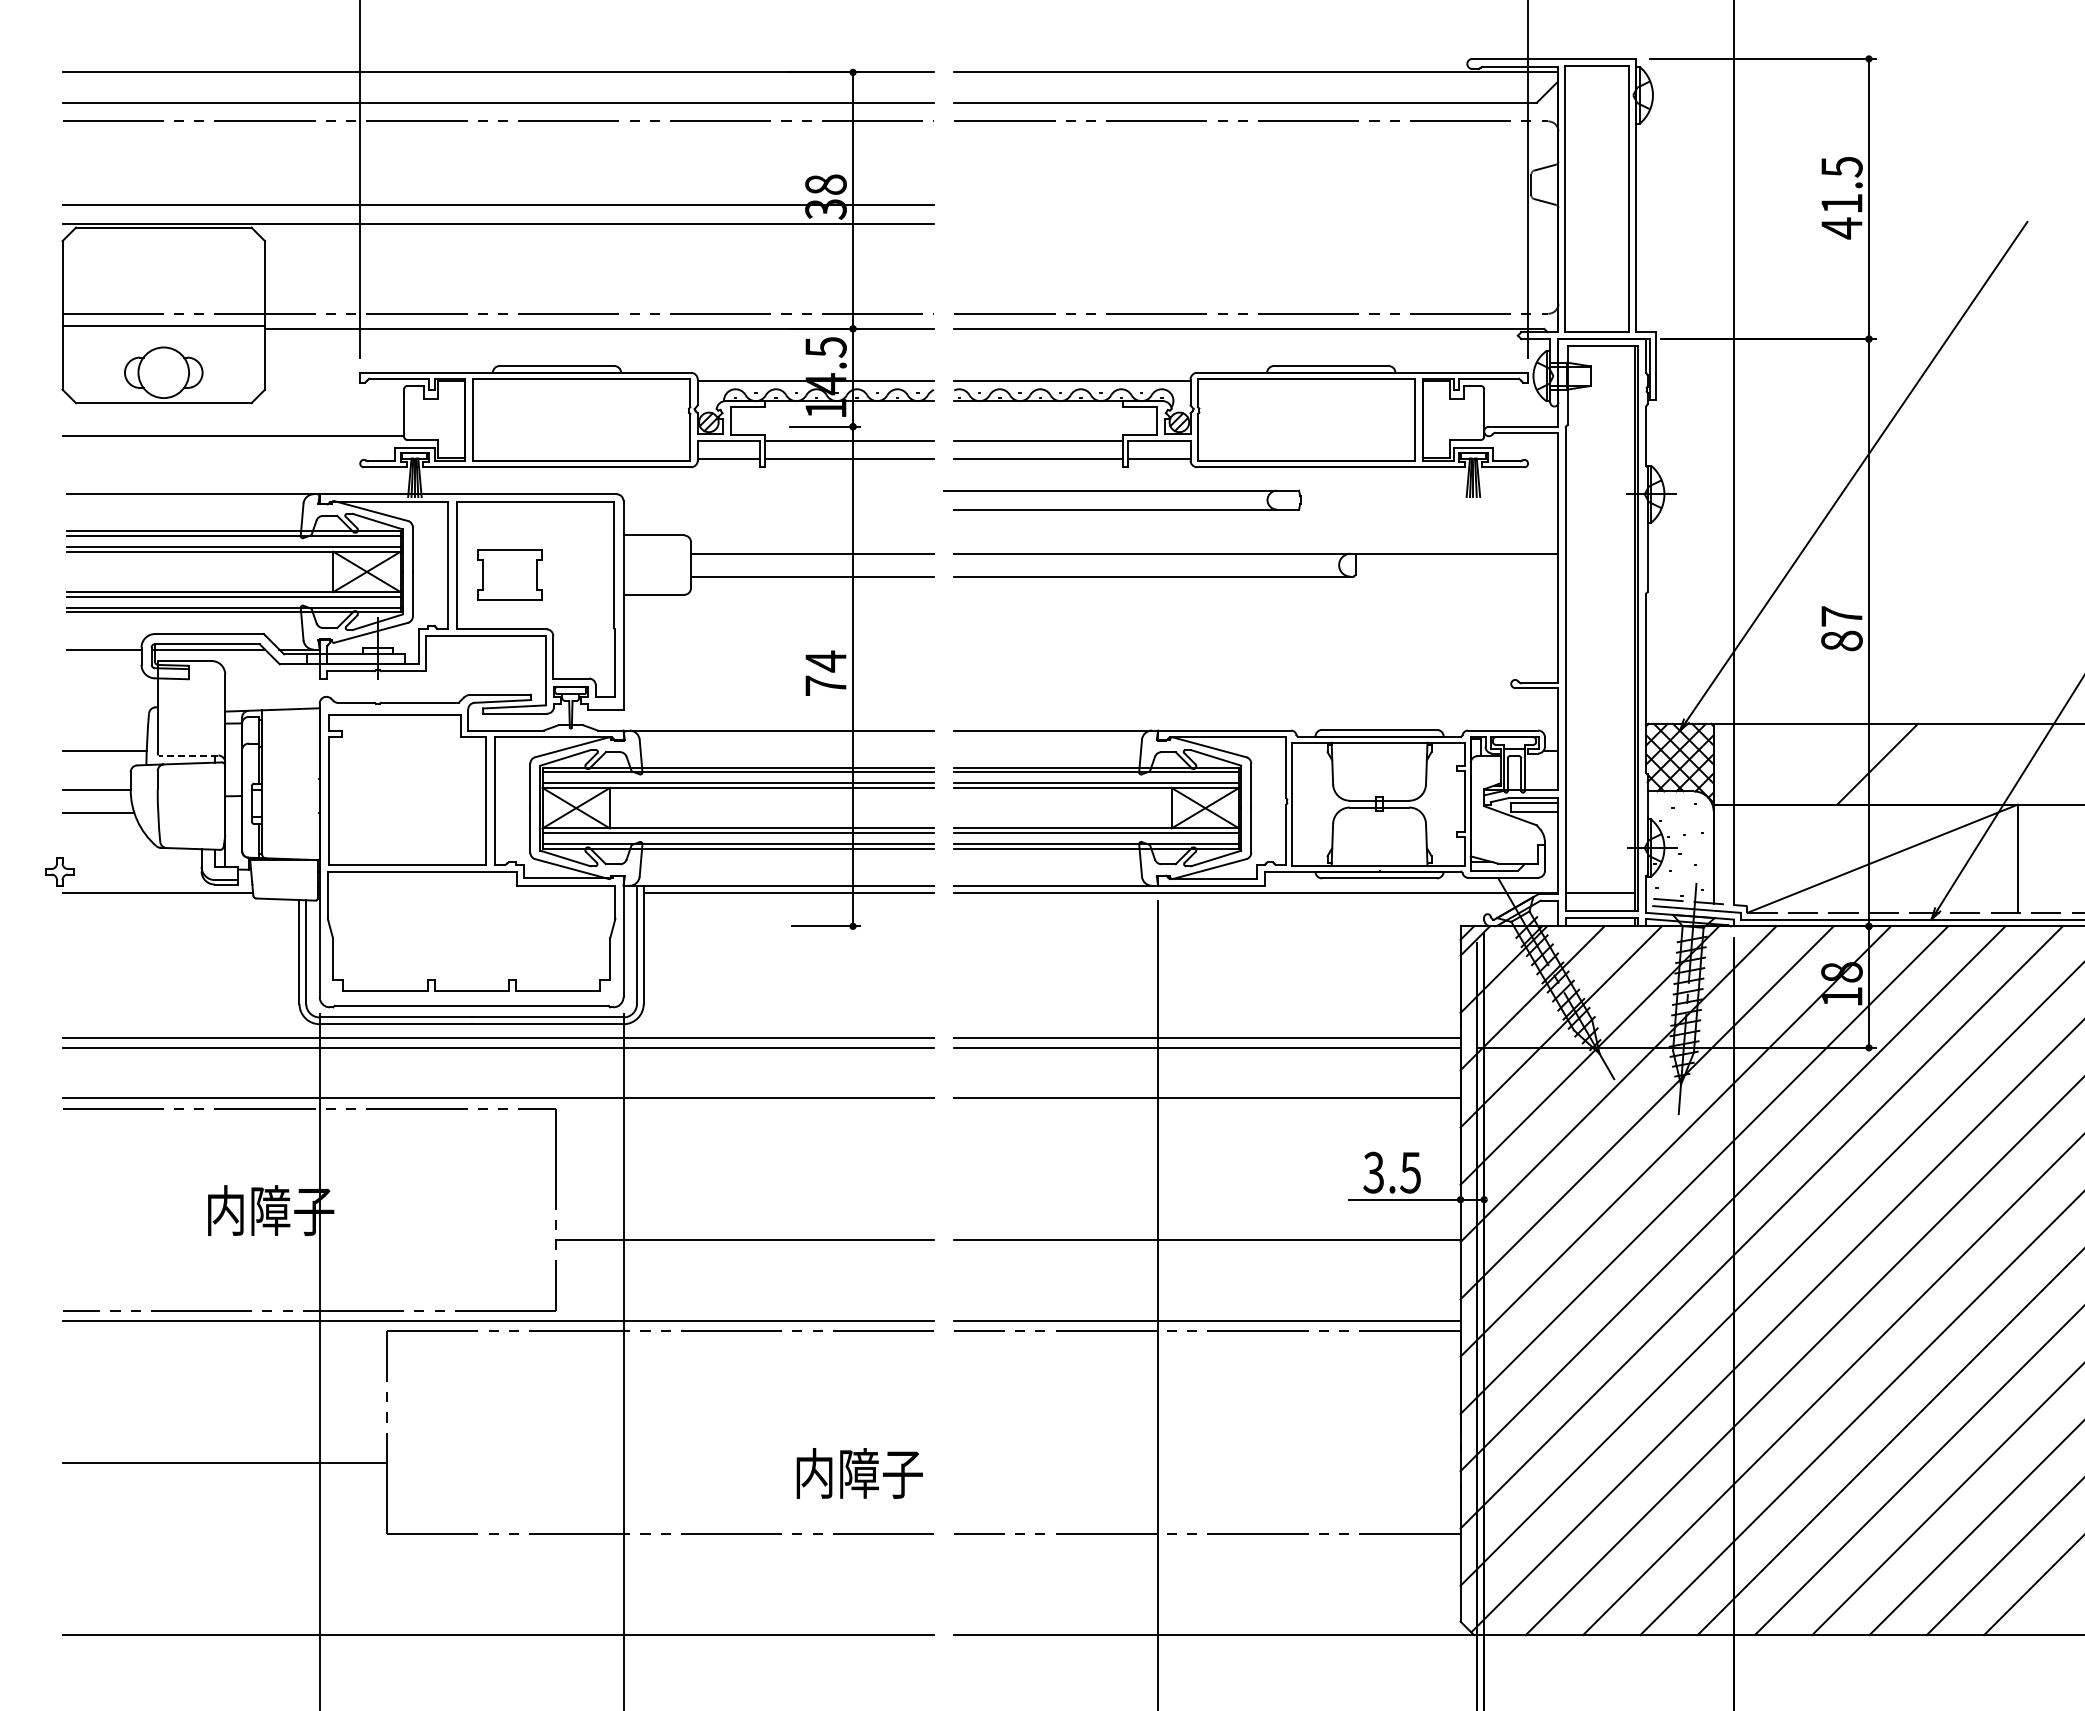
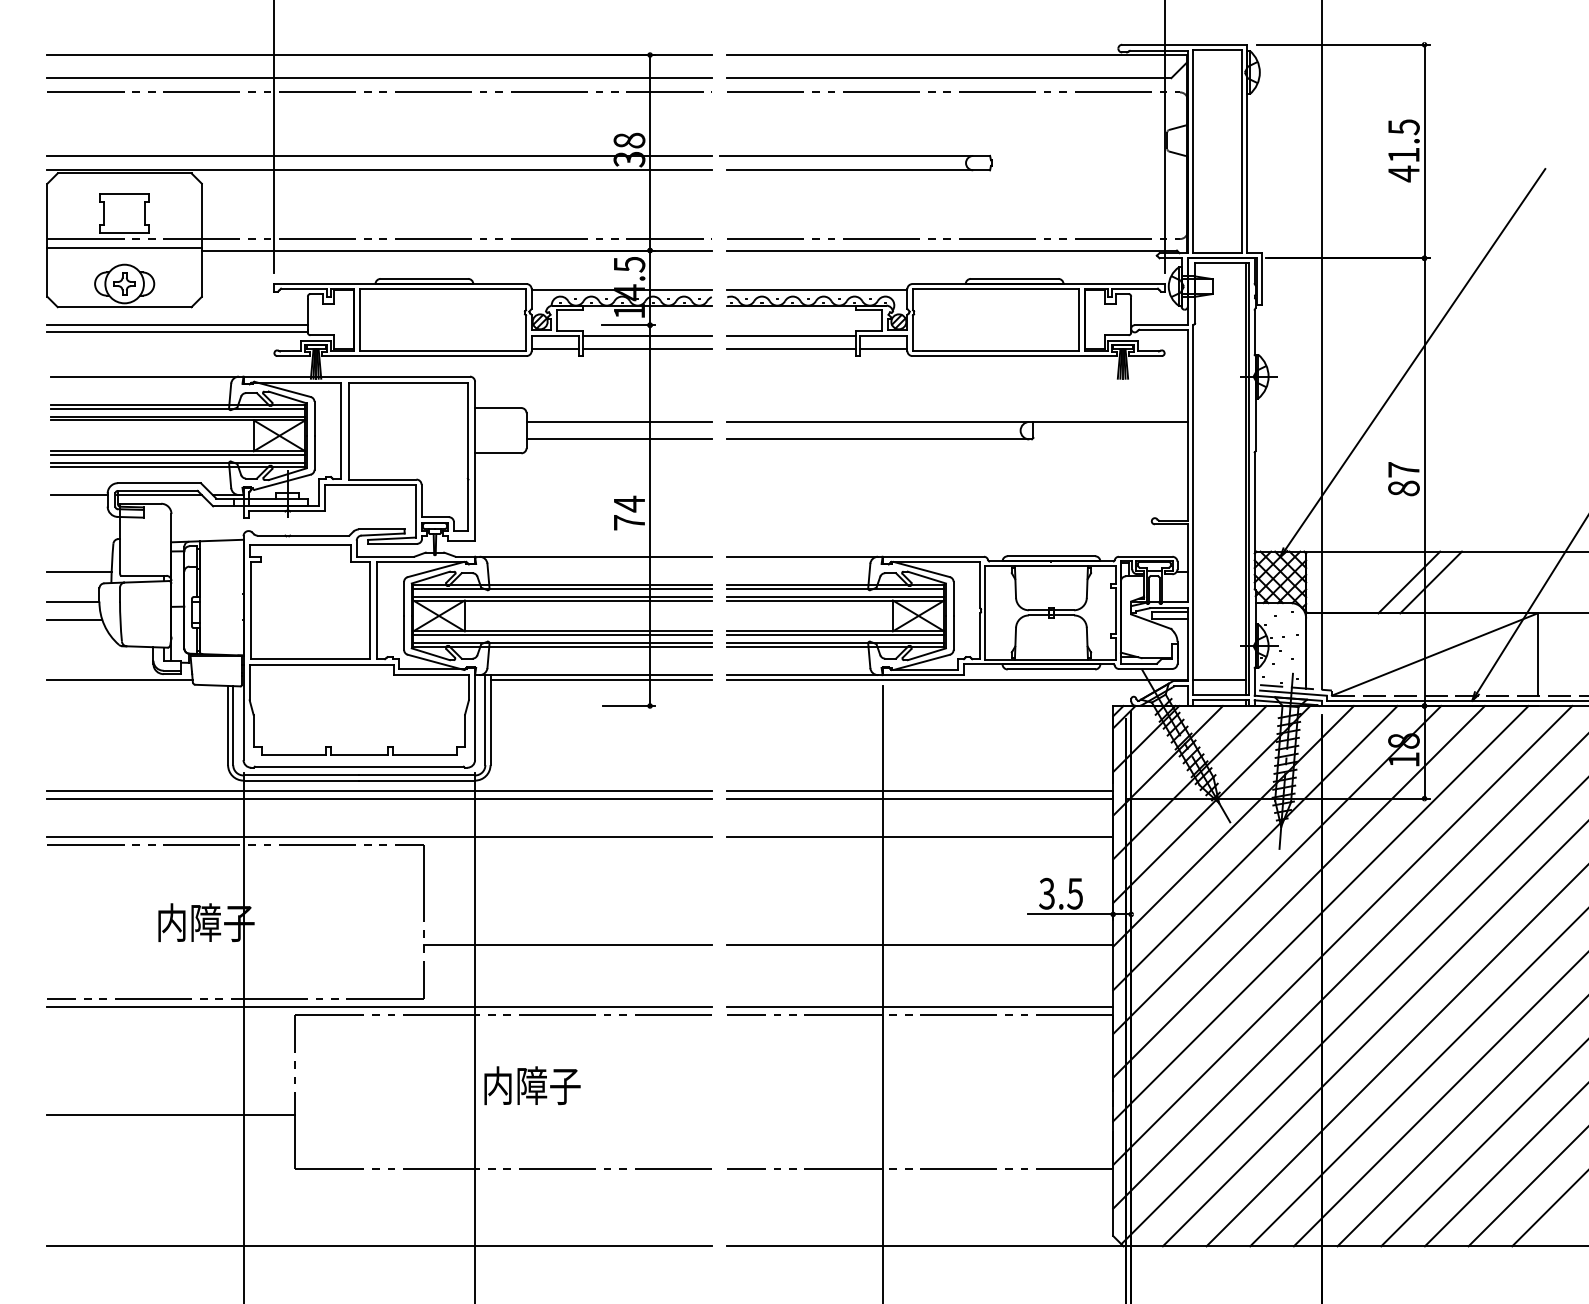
line: (233, 426) -> (177, 324), added
part: (1122, 491) -> (855, 156), moved
part: (509, 574) -> (124, 212), moved
line: (188, 755) -> (143, 575), dashed -> solid
line: (1848, 763) -> (1408, 581), added
part: (59, 871) -> (124, 283), moved
text: (859, 1473) -> (532, 1085), moved

